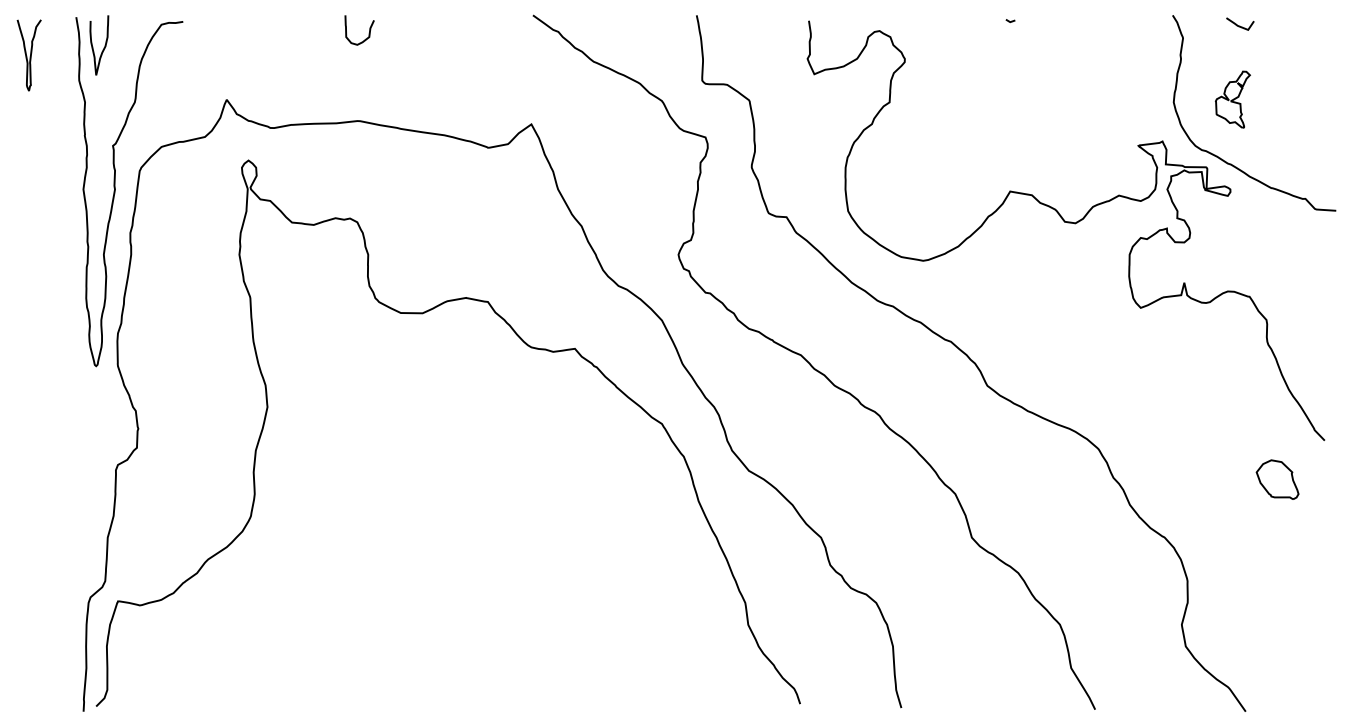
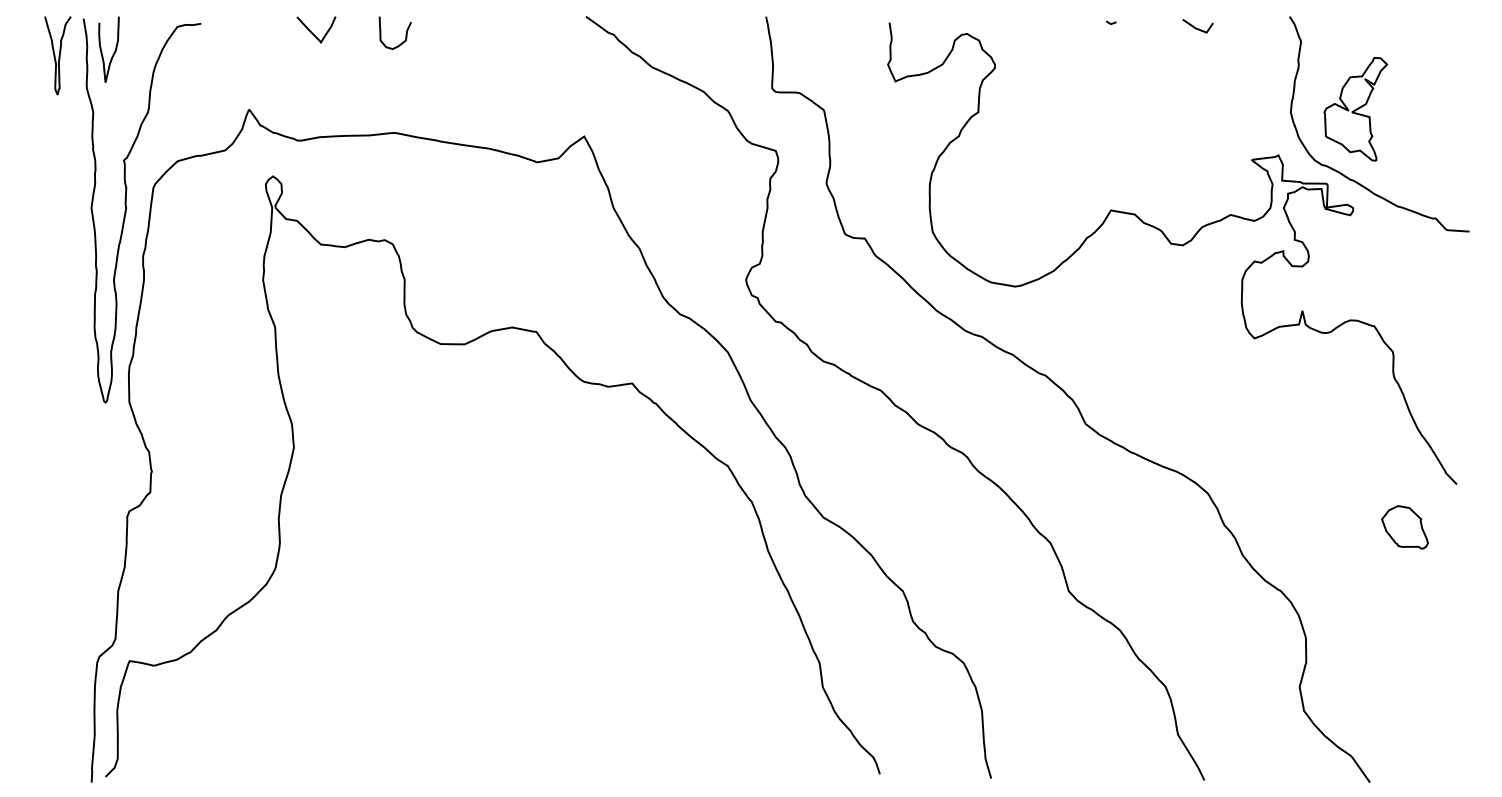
line: (1238, 25) -> (1196, 27), moved
curve: (284, 29) -> (312, 32), added
curve: (29, 55) -> (58, 55), moved
part: (1232, 99) -> (1355, 109), size x1.67

